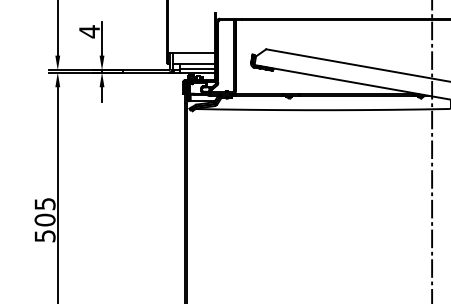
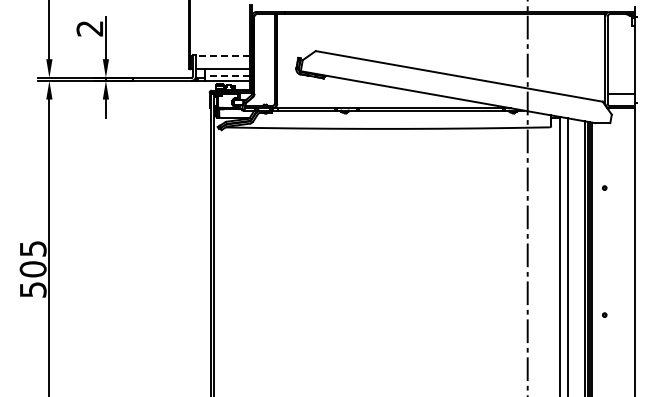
text: (89, 31) -> (89, 28), 4 -> 2
line: (193, 52) -> (222, 55), solid -> dashed
line: (196, 69) -> (226, 76), solid -> dashed

